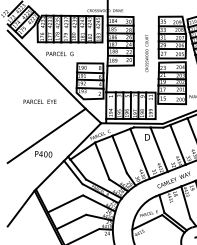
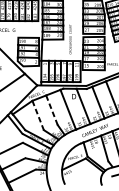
text: (146, 53) -> (70, 39), moved
line: (119, 154) -> (51, 110), solid -> dashed
line: (102, 161) -> (38, 115), solid -> dashed

